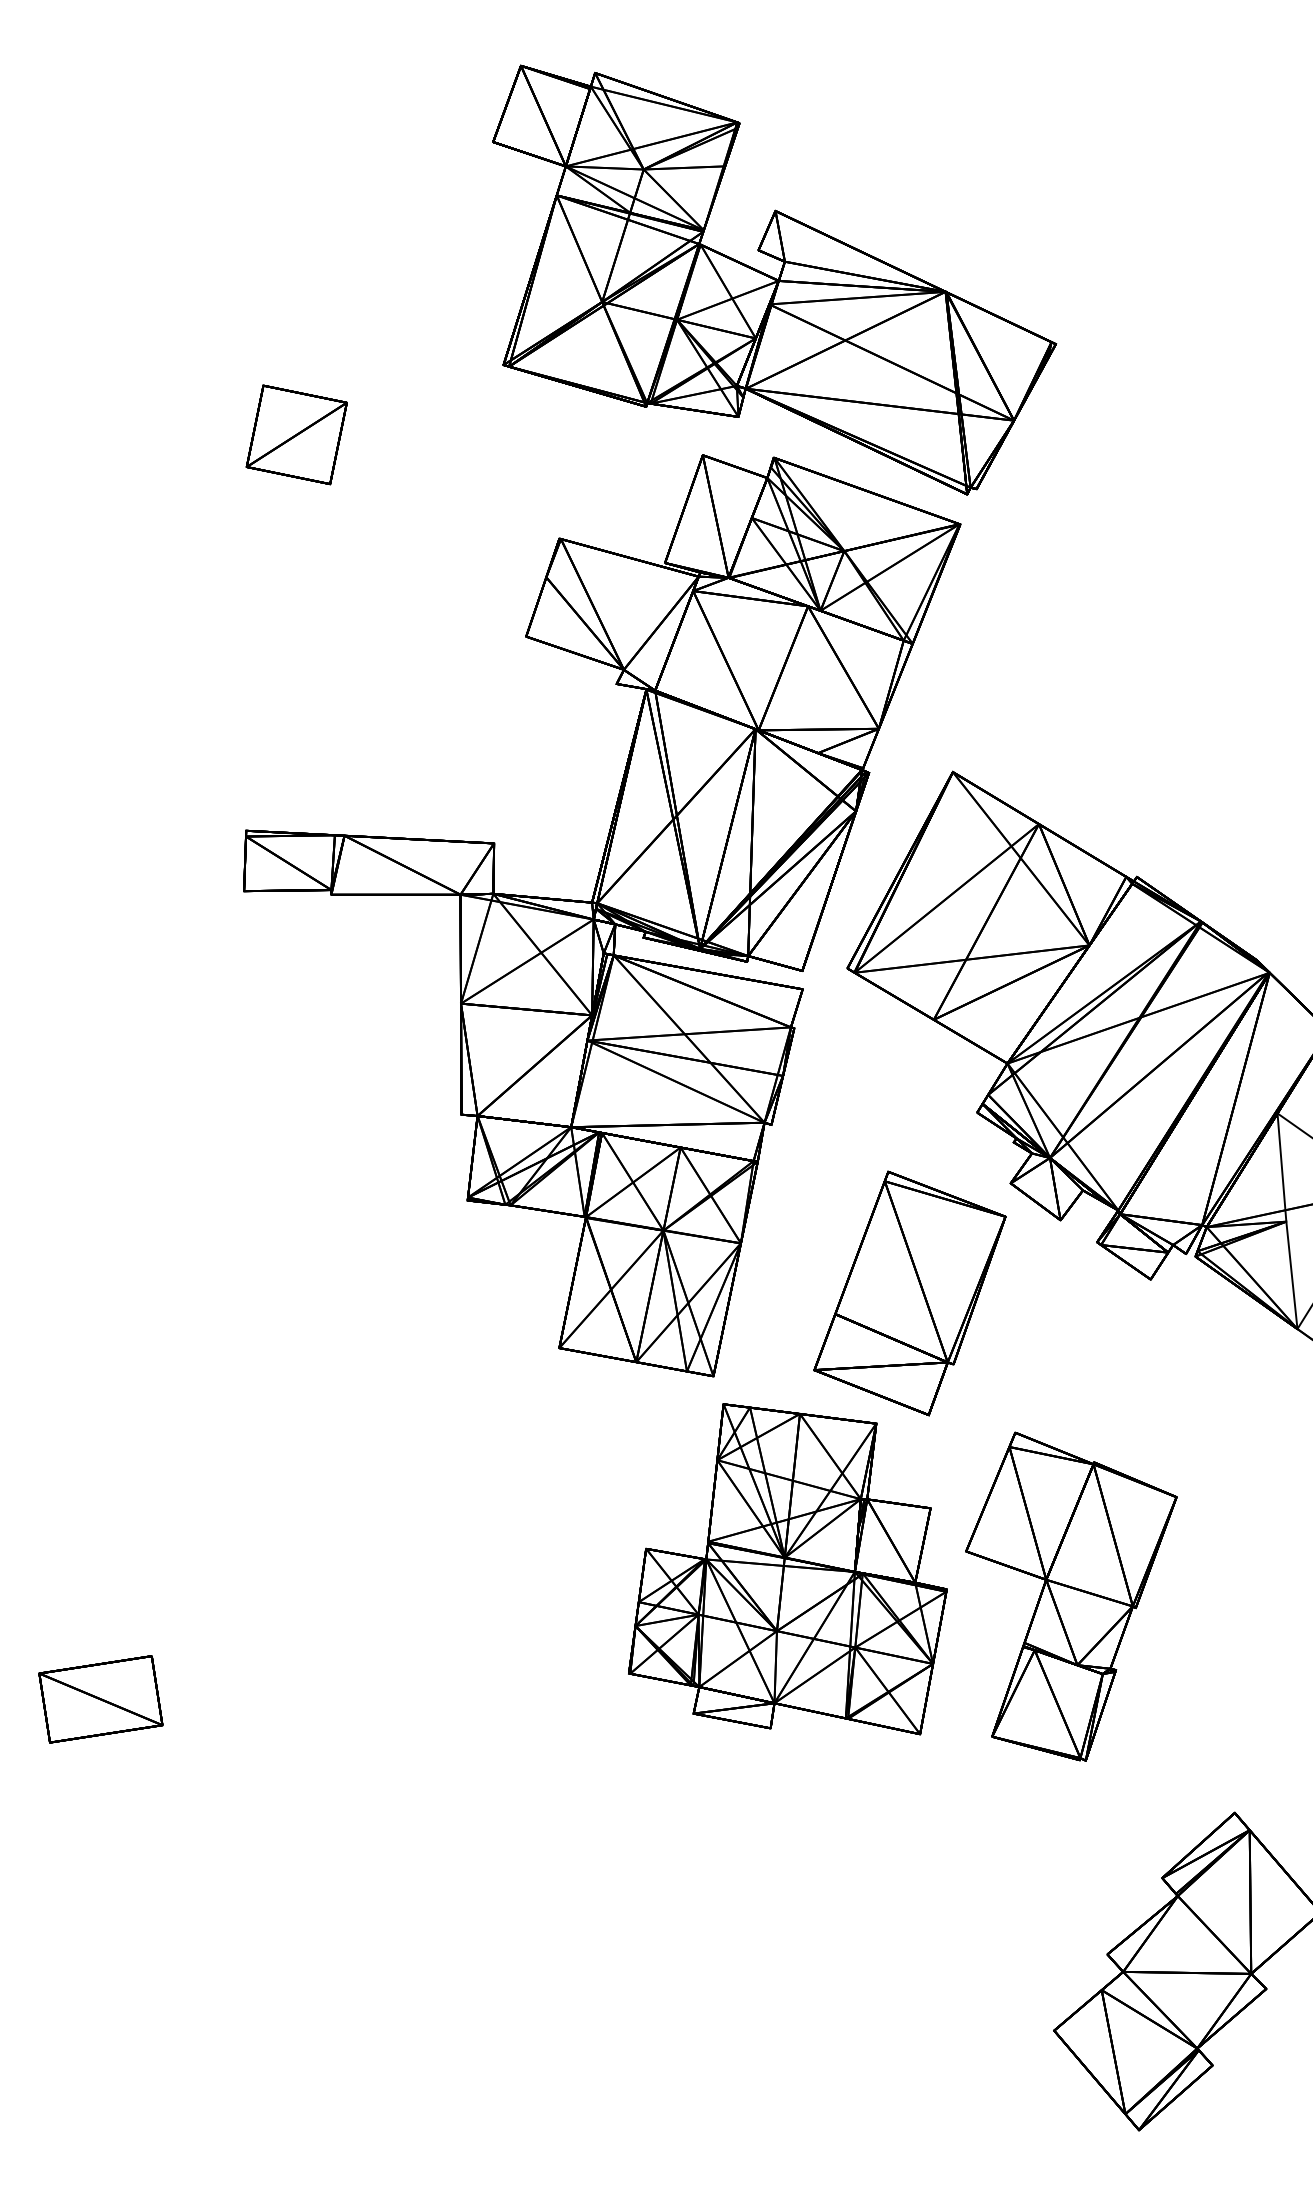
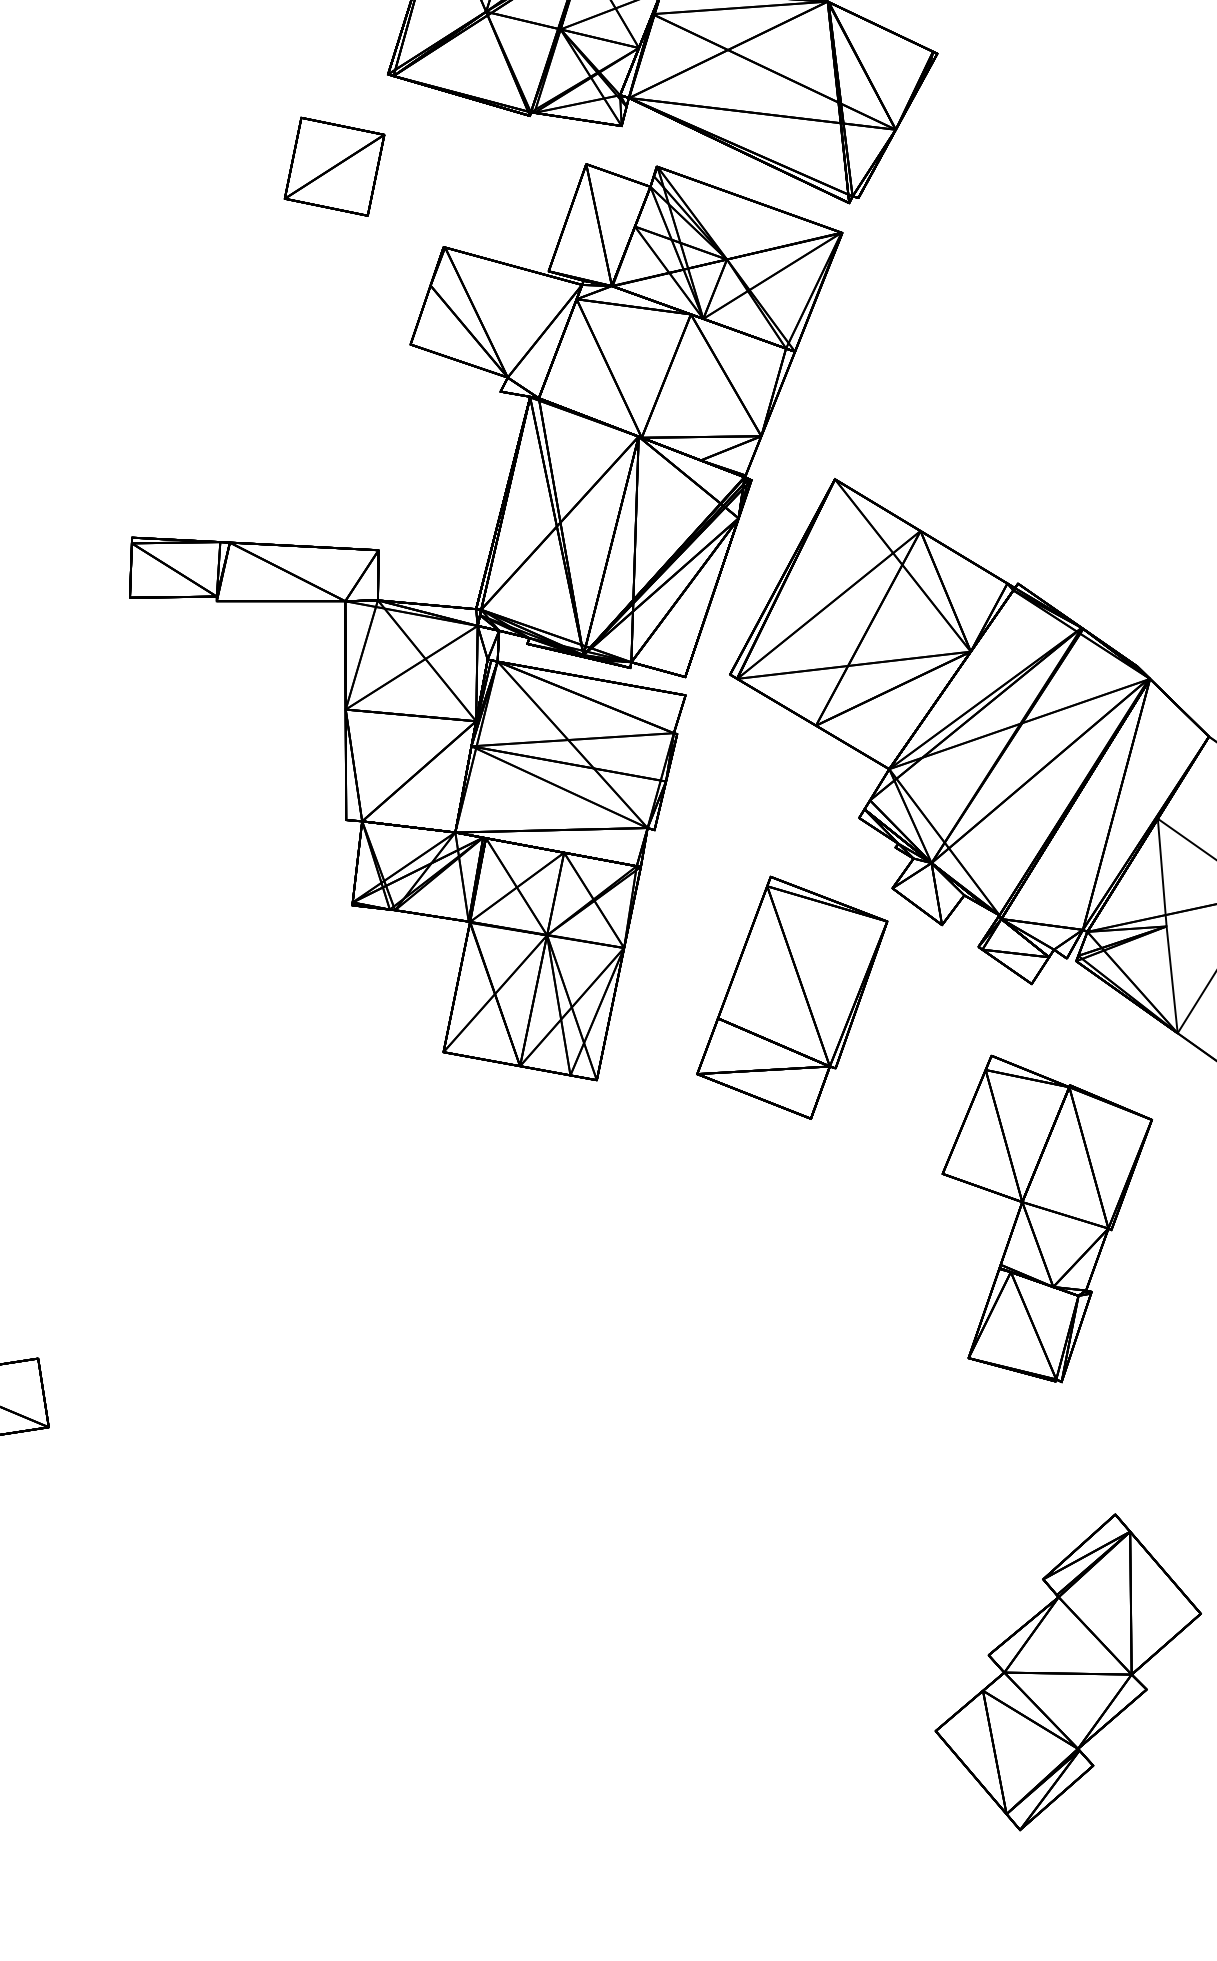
part: (296, 434) -> (334, 166), moved
part: (787, 1569) -> (670, 1272), removed
part: (1071, 1596) -> (1047, 1218), moved

